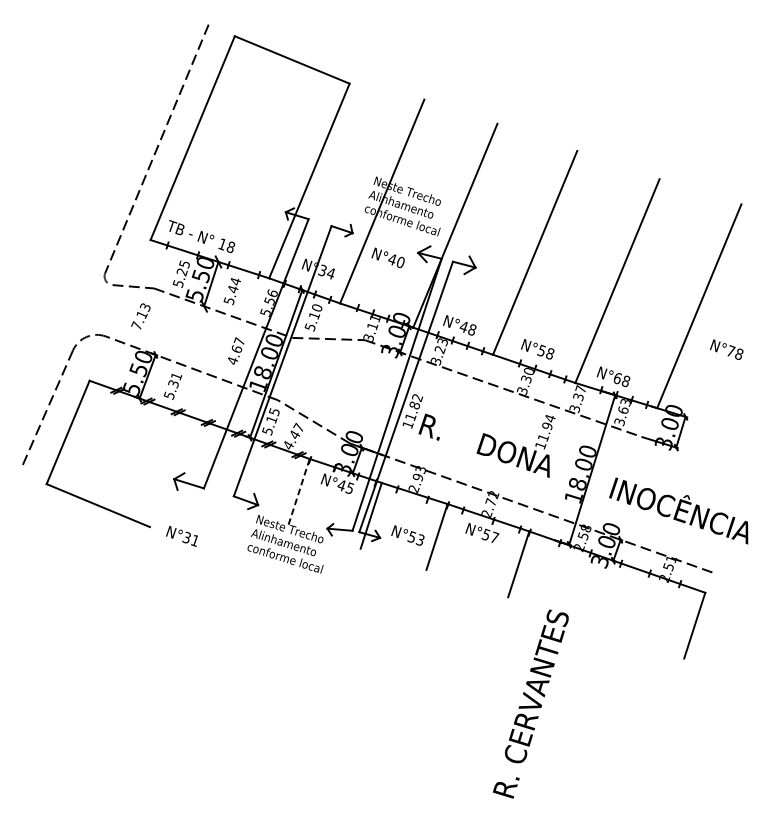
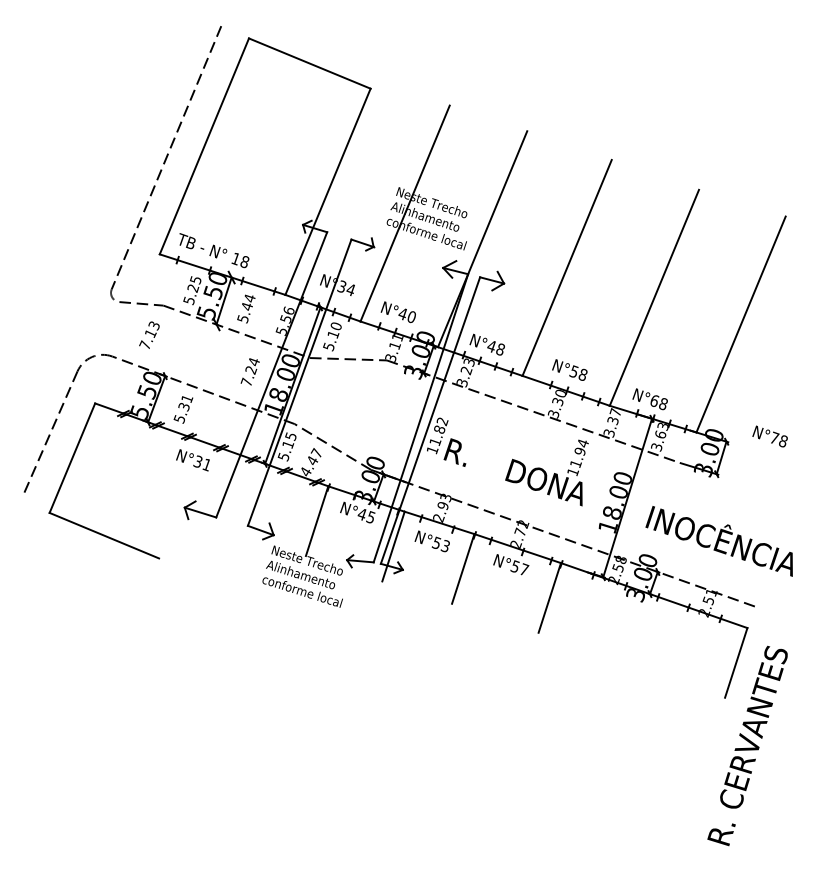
text: (387, 258) -> (397, 312), moved
text: (726, 349) -> (769, 436), moved
text: (235, 350) -> (249, 371), 4.67 -> 7.24
line: (299, 492) -> (317, 521), dashed -> solid
text: (407, 535) -> (431, 541), moved
text: (181, 536) -> (192, 460), moved
text: (530, 703) -> (747, 745), moved

